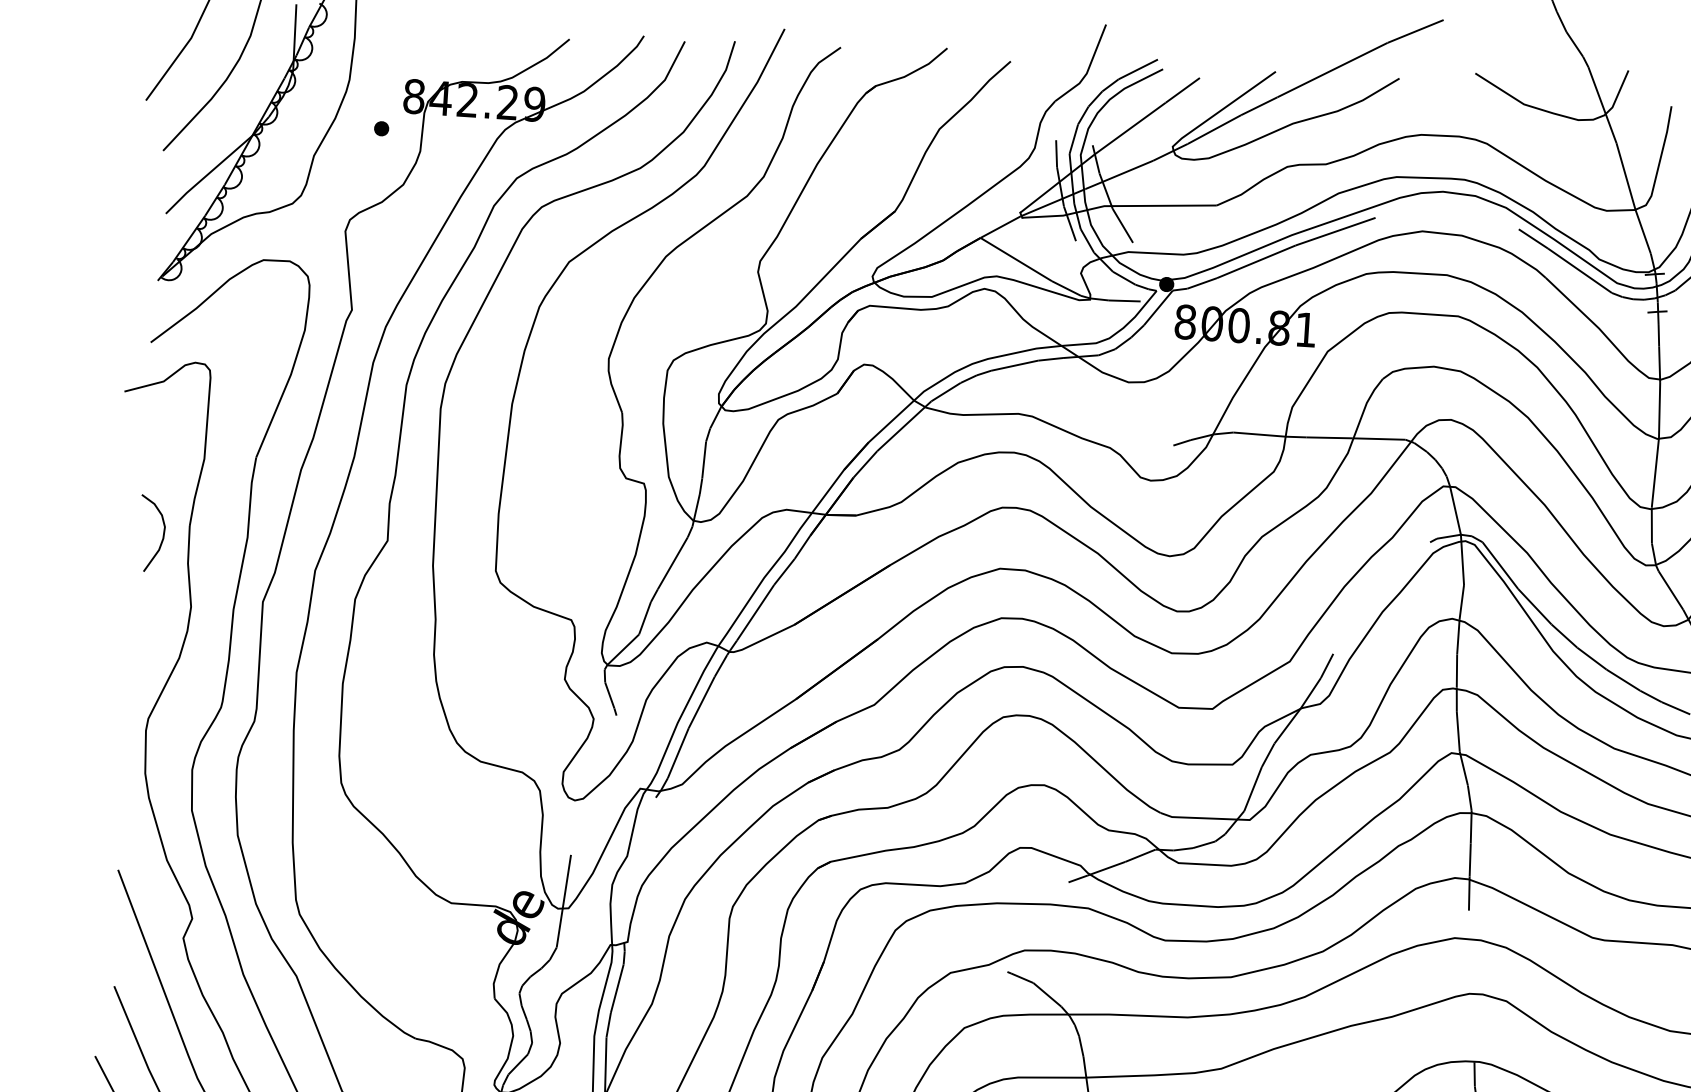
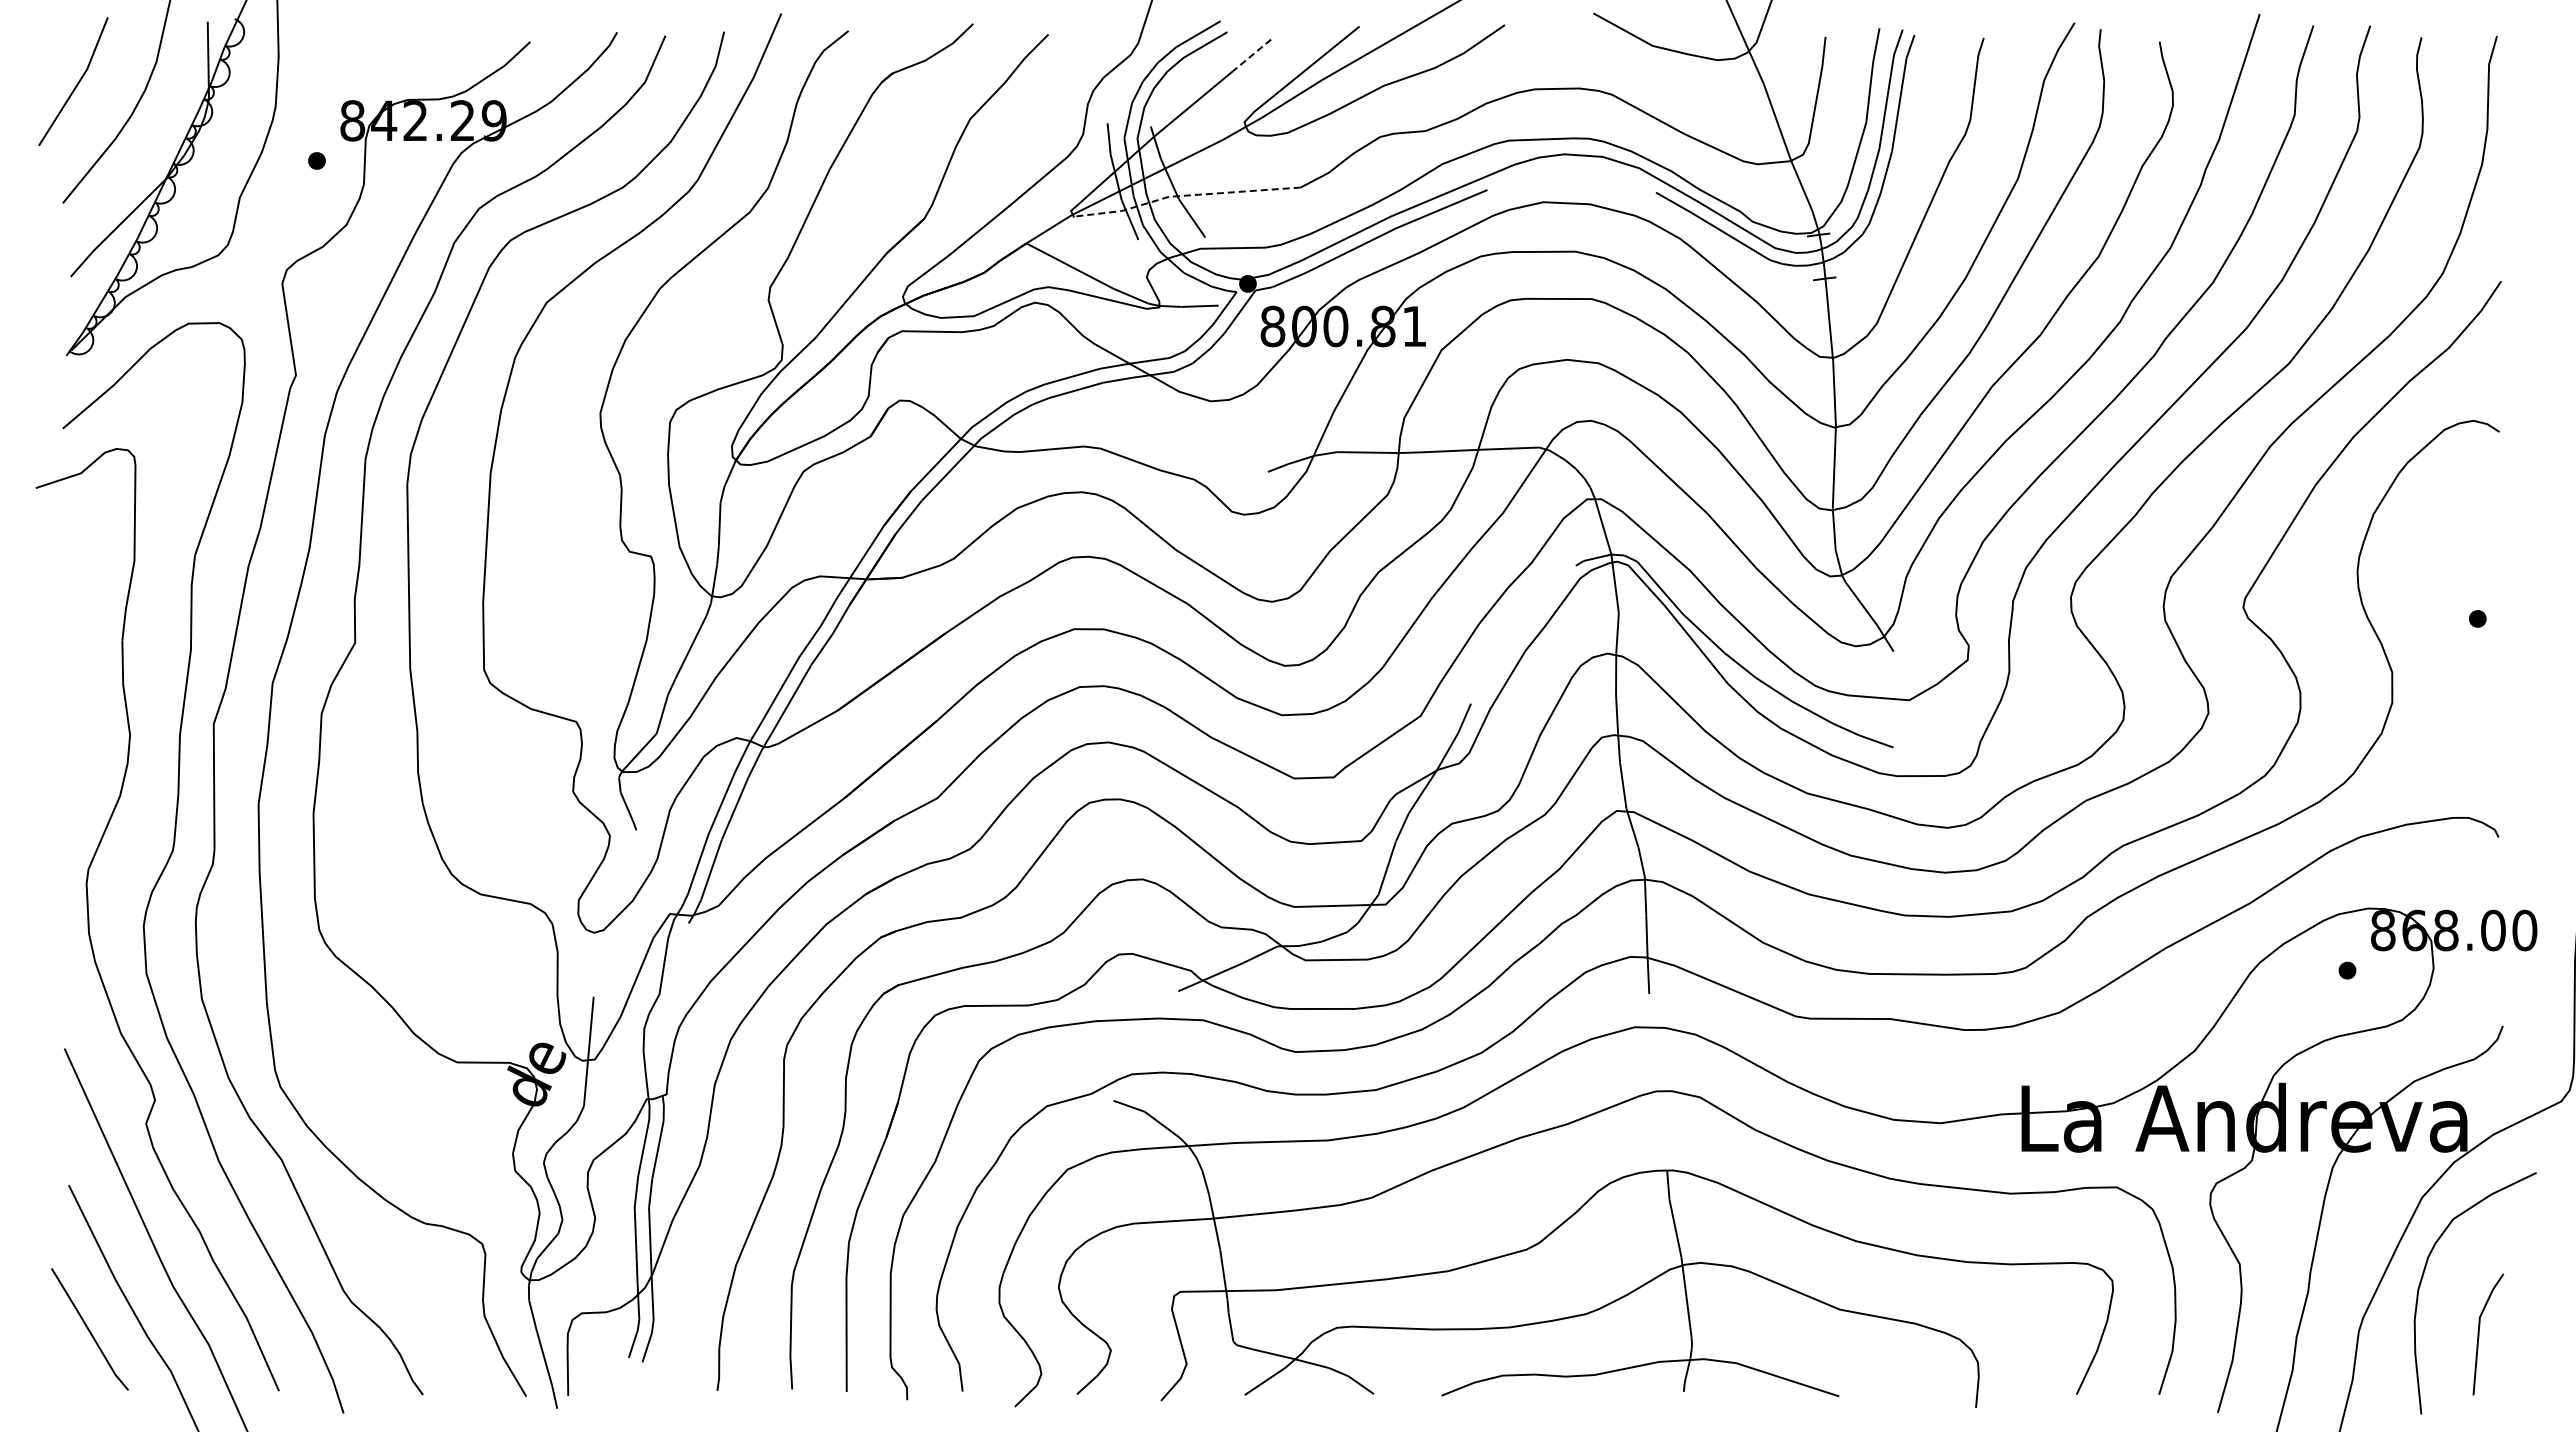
line: (1183, 90) -> (1252, 55), solid -> dashed
line: (1117, 205) -> (1184, 195), solid -> dashed
curve: (162, 534) -> (91, 652), removed

